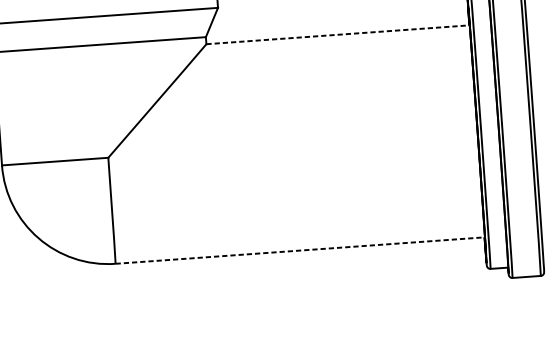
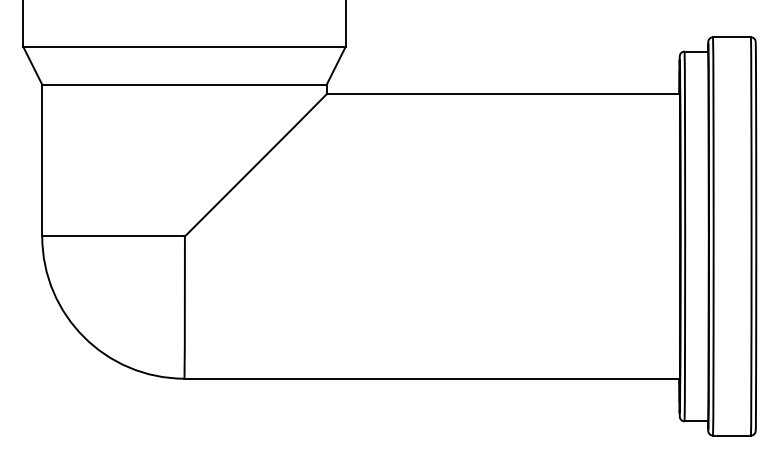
line: (338, 34) -> (503, 94), dashed -> solid
line: (300, 250) -> (432, 378), dashed -> solid

